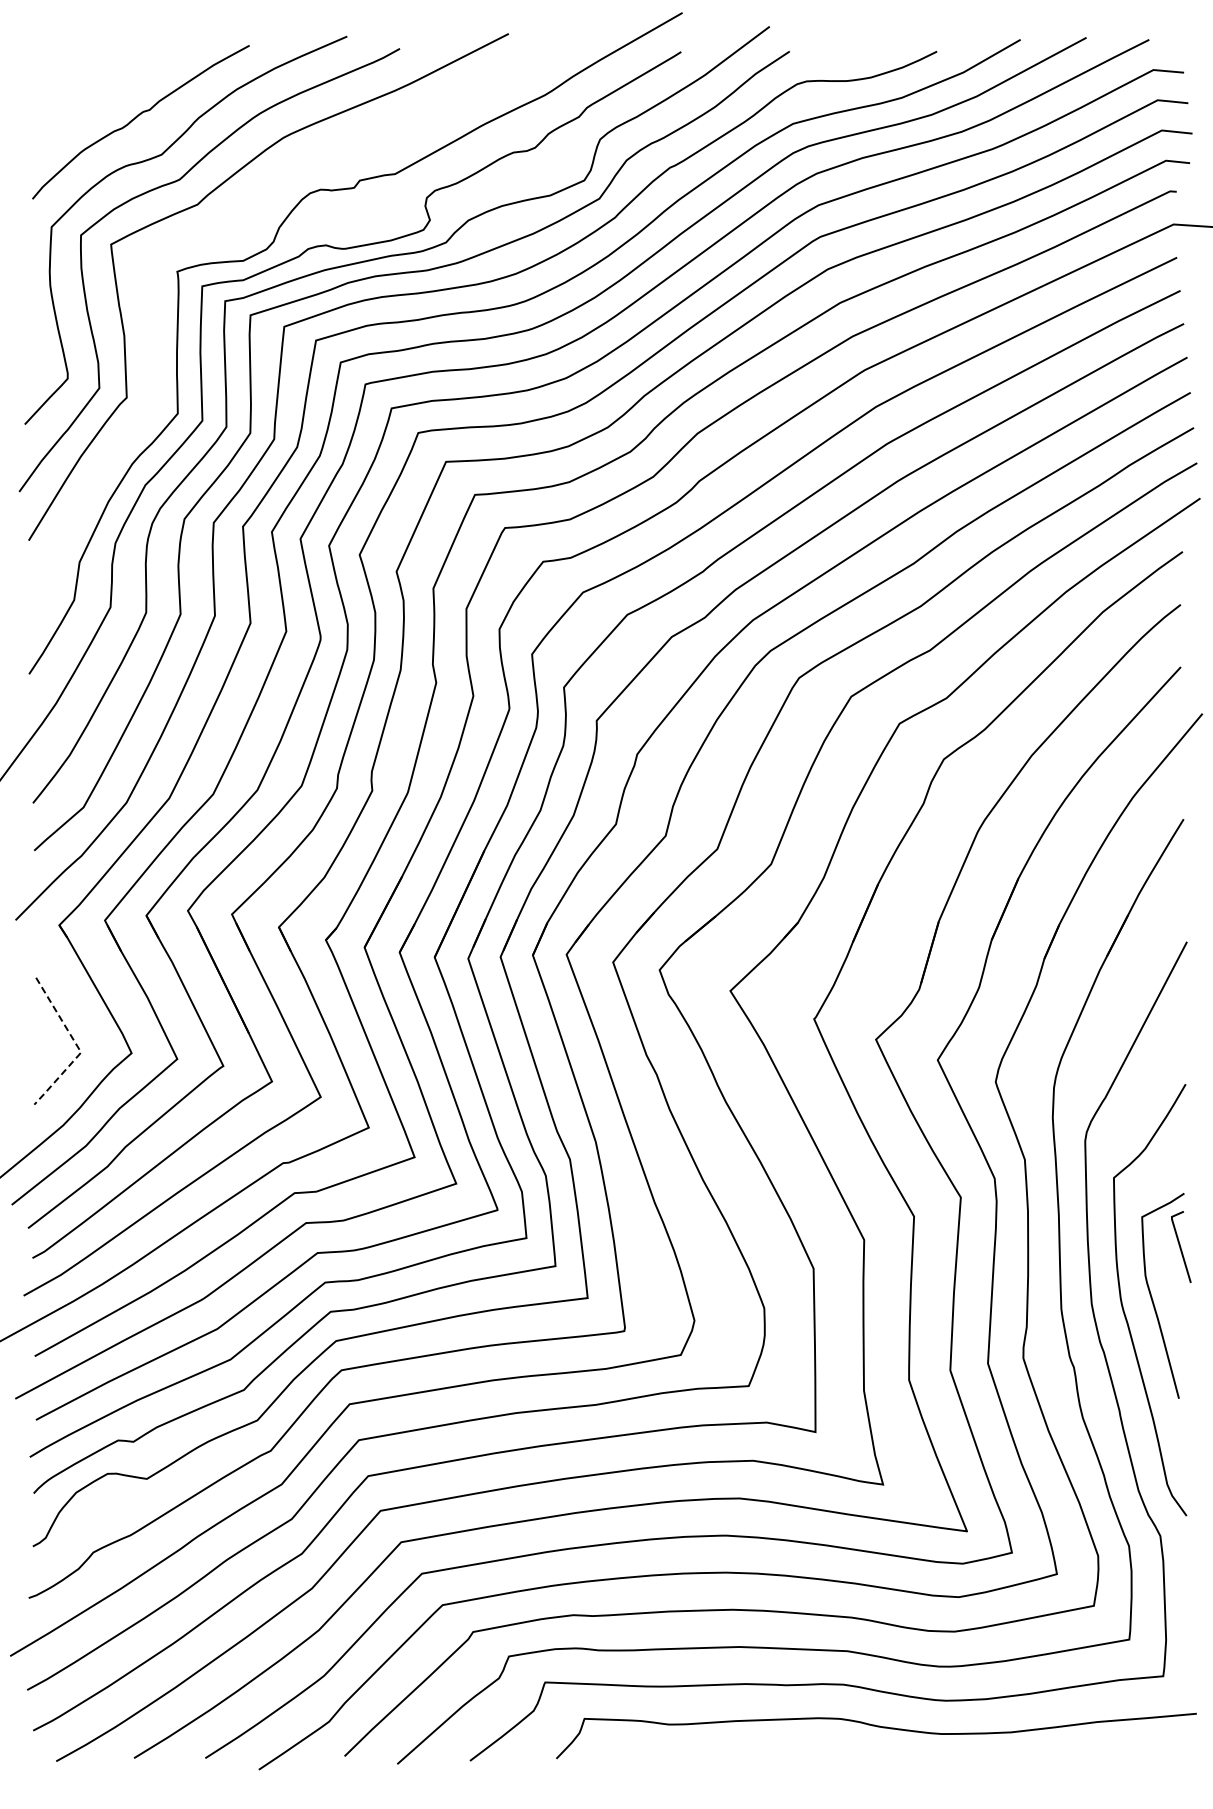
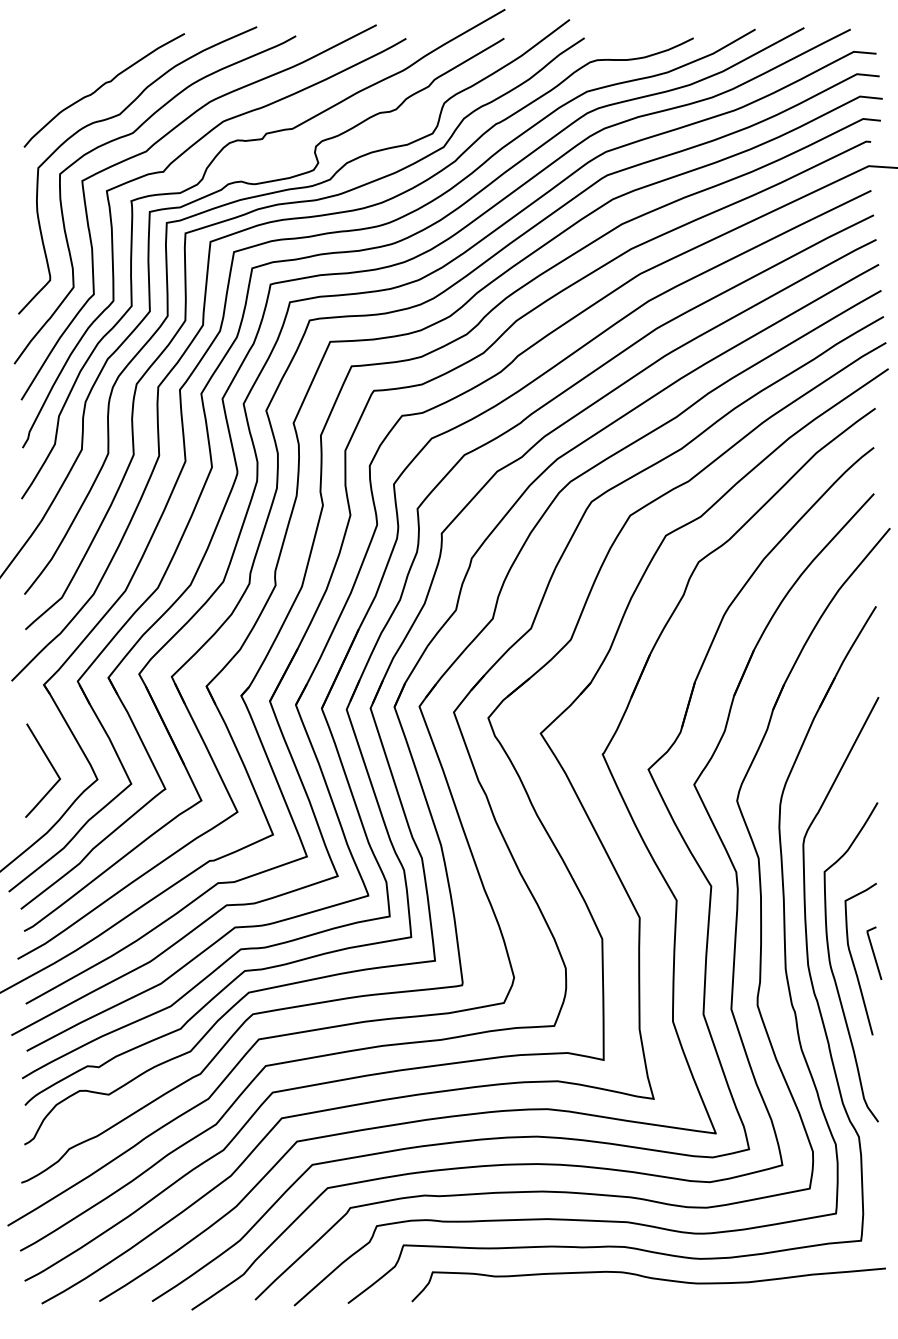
curve: (220, 233) -> (163, 172), added
line: (77, 1046) -> (57, 774), dashed -> solid
line: (1180, 1246) -> (873, 952), moved

